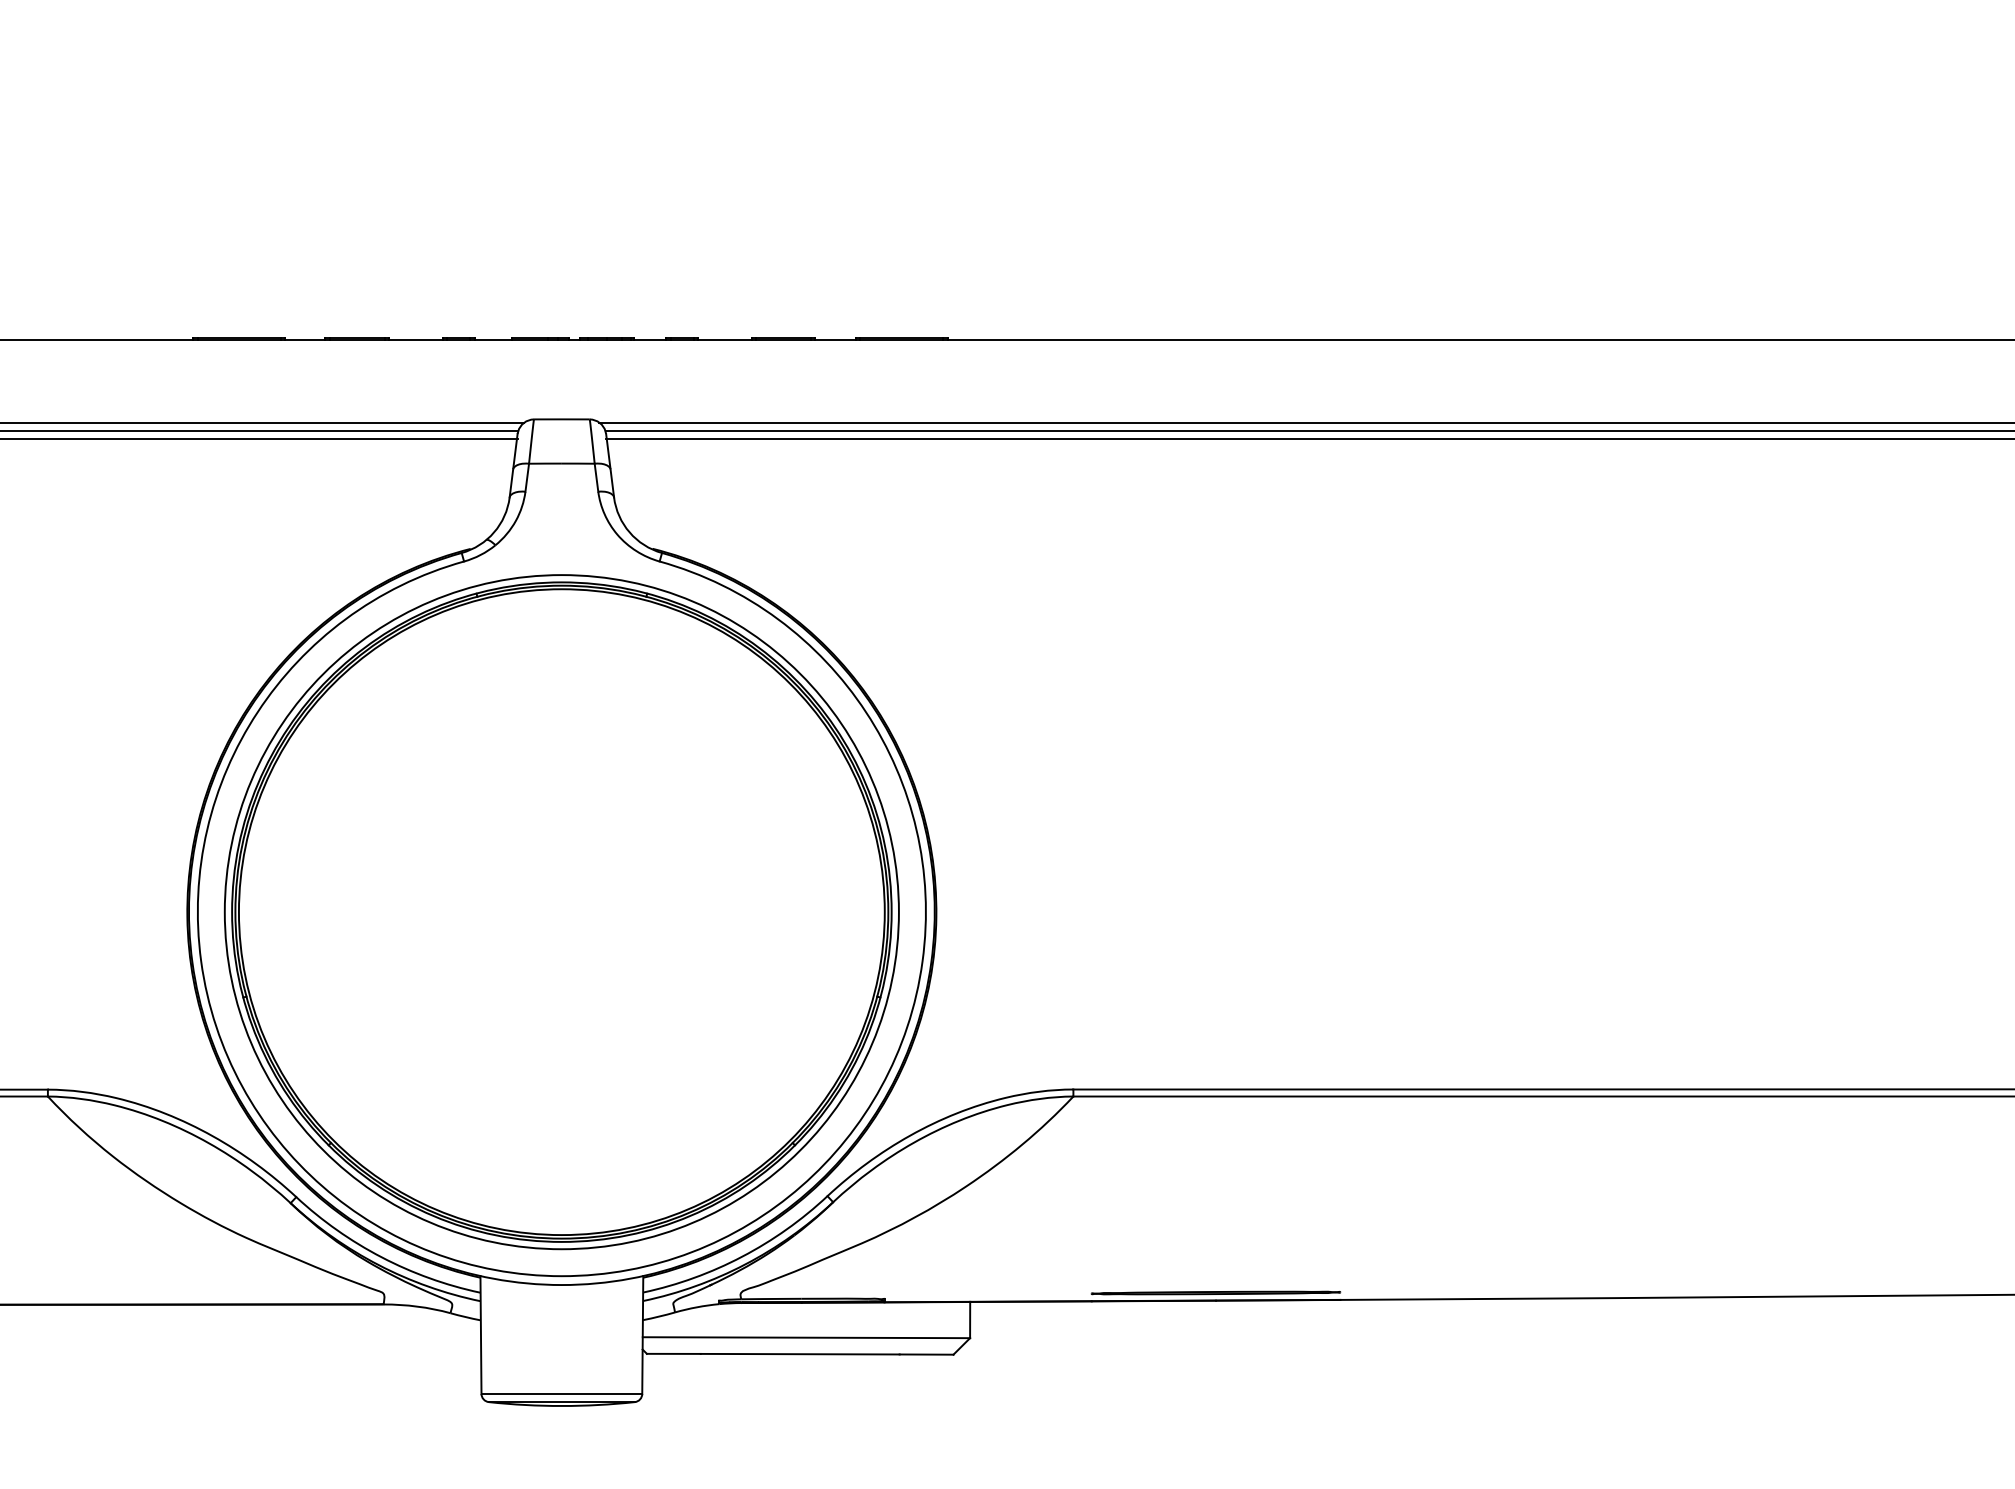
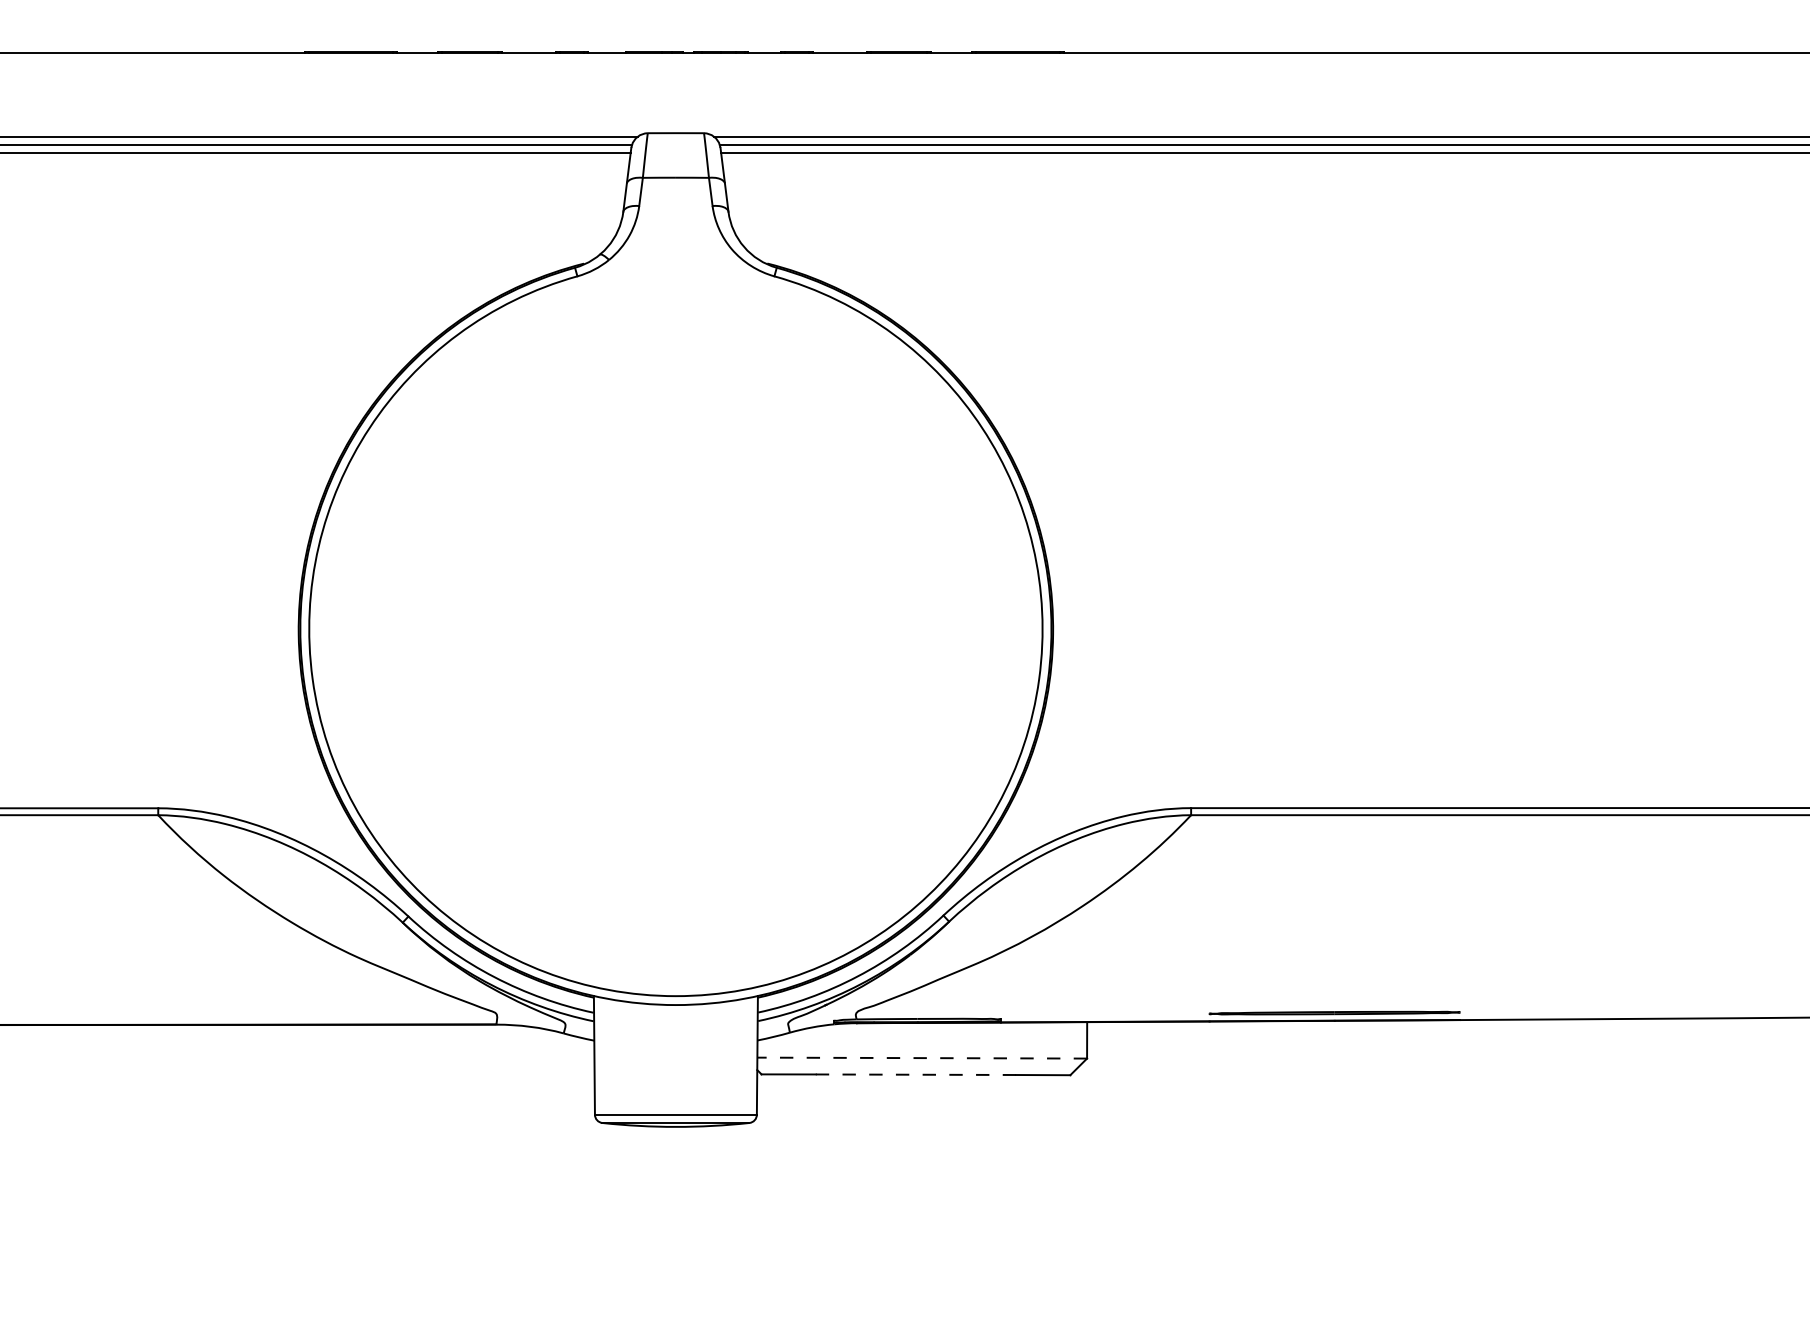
part: (561, 912) -> (675, 629), removed
line: (806, 1337) -> (922, 1057), solid -> dashed
line: (799, 1354) -> (915, 1075), solid -> dashed

